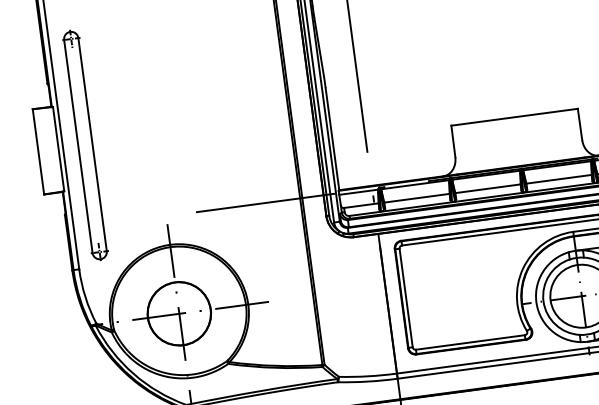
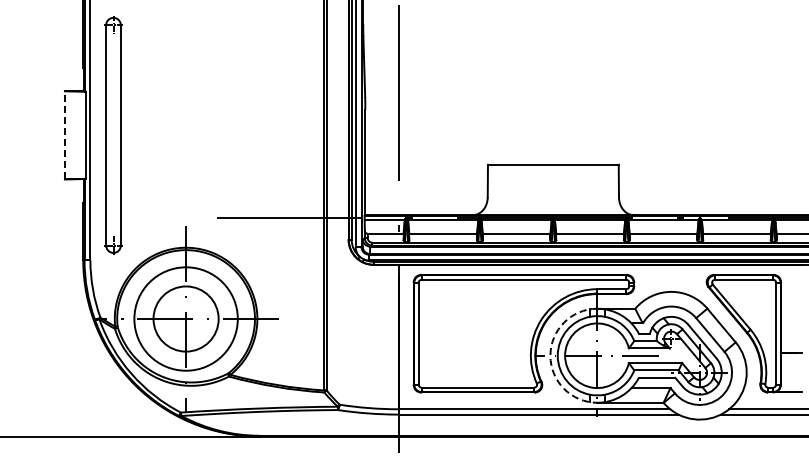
line: (37, 151) -> (64, 134), solid -> dashed
arc: (536, 302) -> (550, 355), solid -> dashed
circle: (178, 313) -> (185, 318), size x1.6

